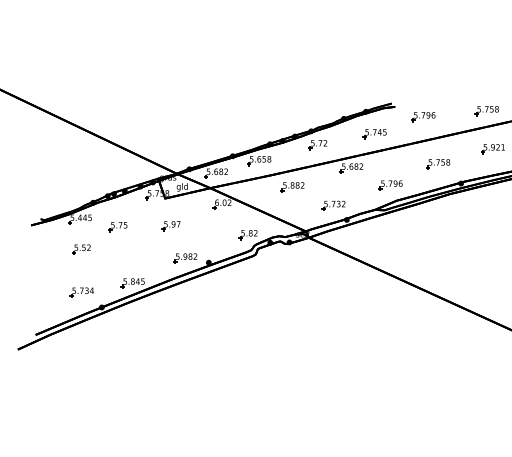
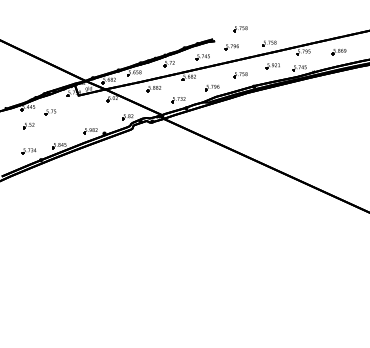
part: (438, 87) -> (240, 29), added
part: (170, 226) -> (81, 112), removed

